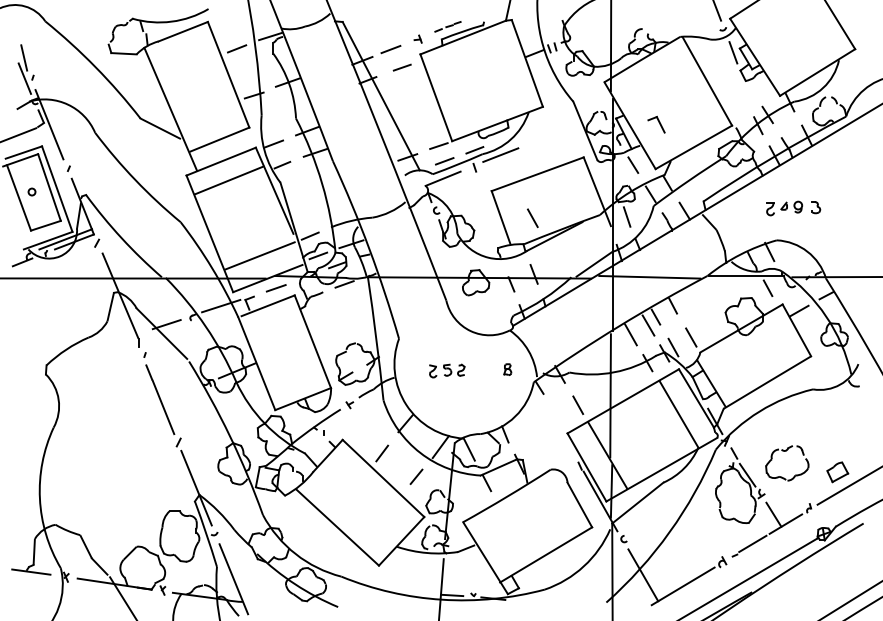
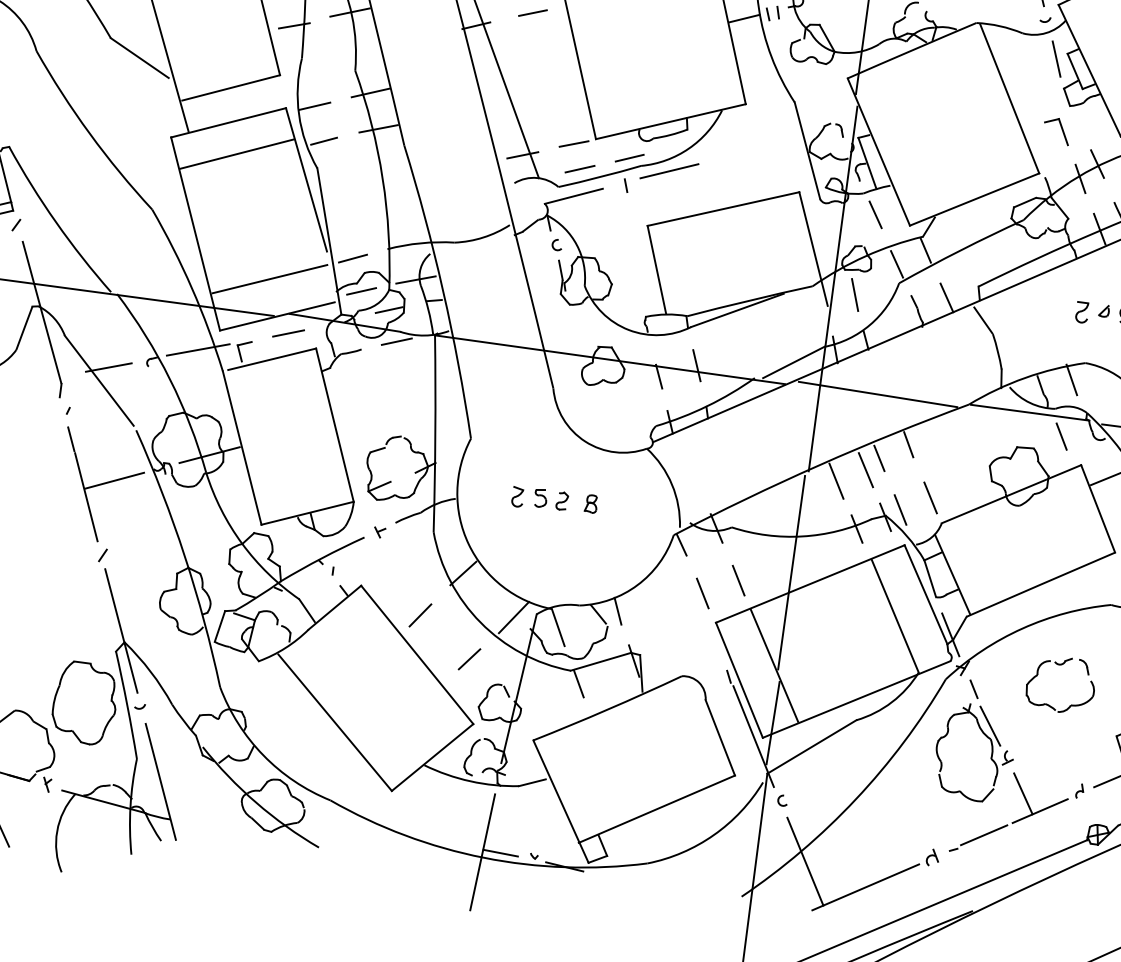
part: (656, 124) -> (1056, 130), moved
line: (532, 218) -> (702, 593), moved
part: (507, 369) -> (591, 503), moved
line: (179, 394) -> (114, 480), added
part: (786, 451) -> (1062, 665), moved

